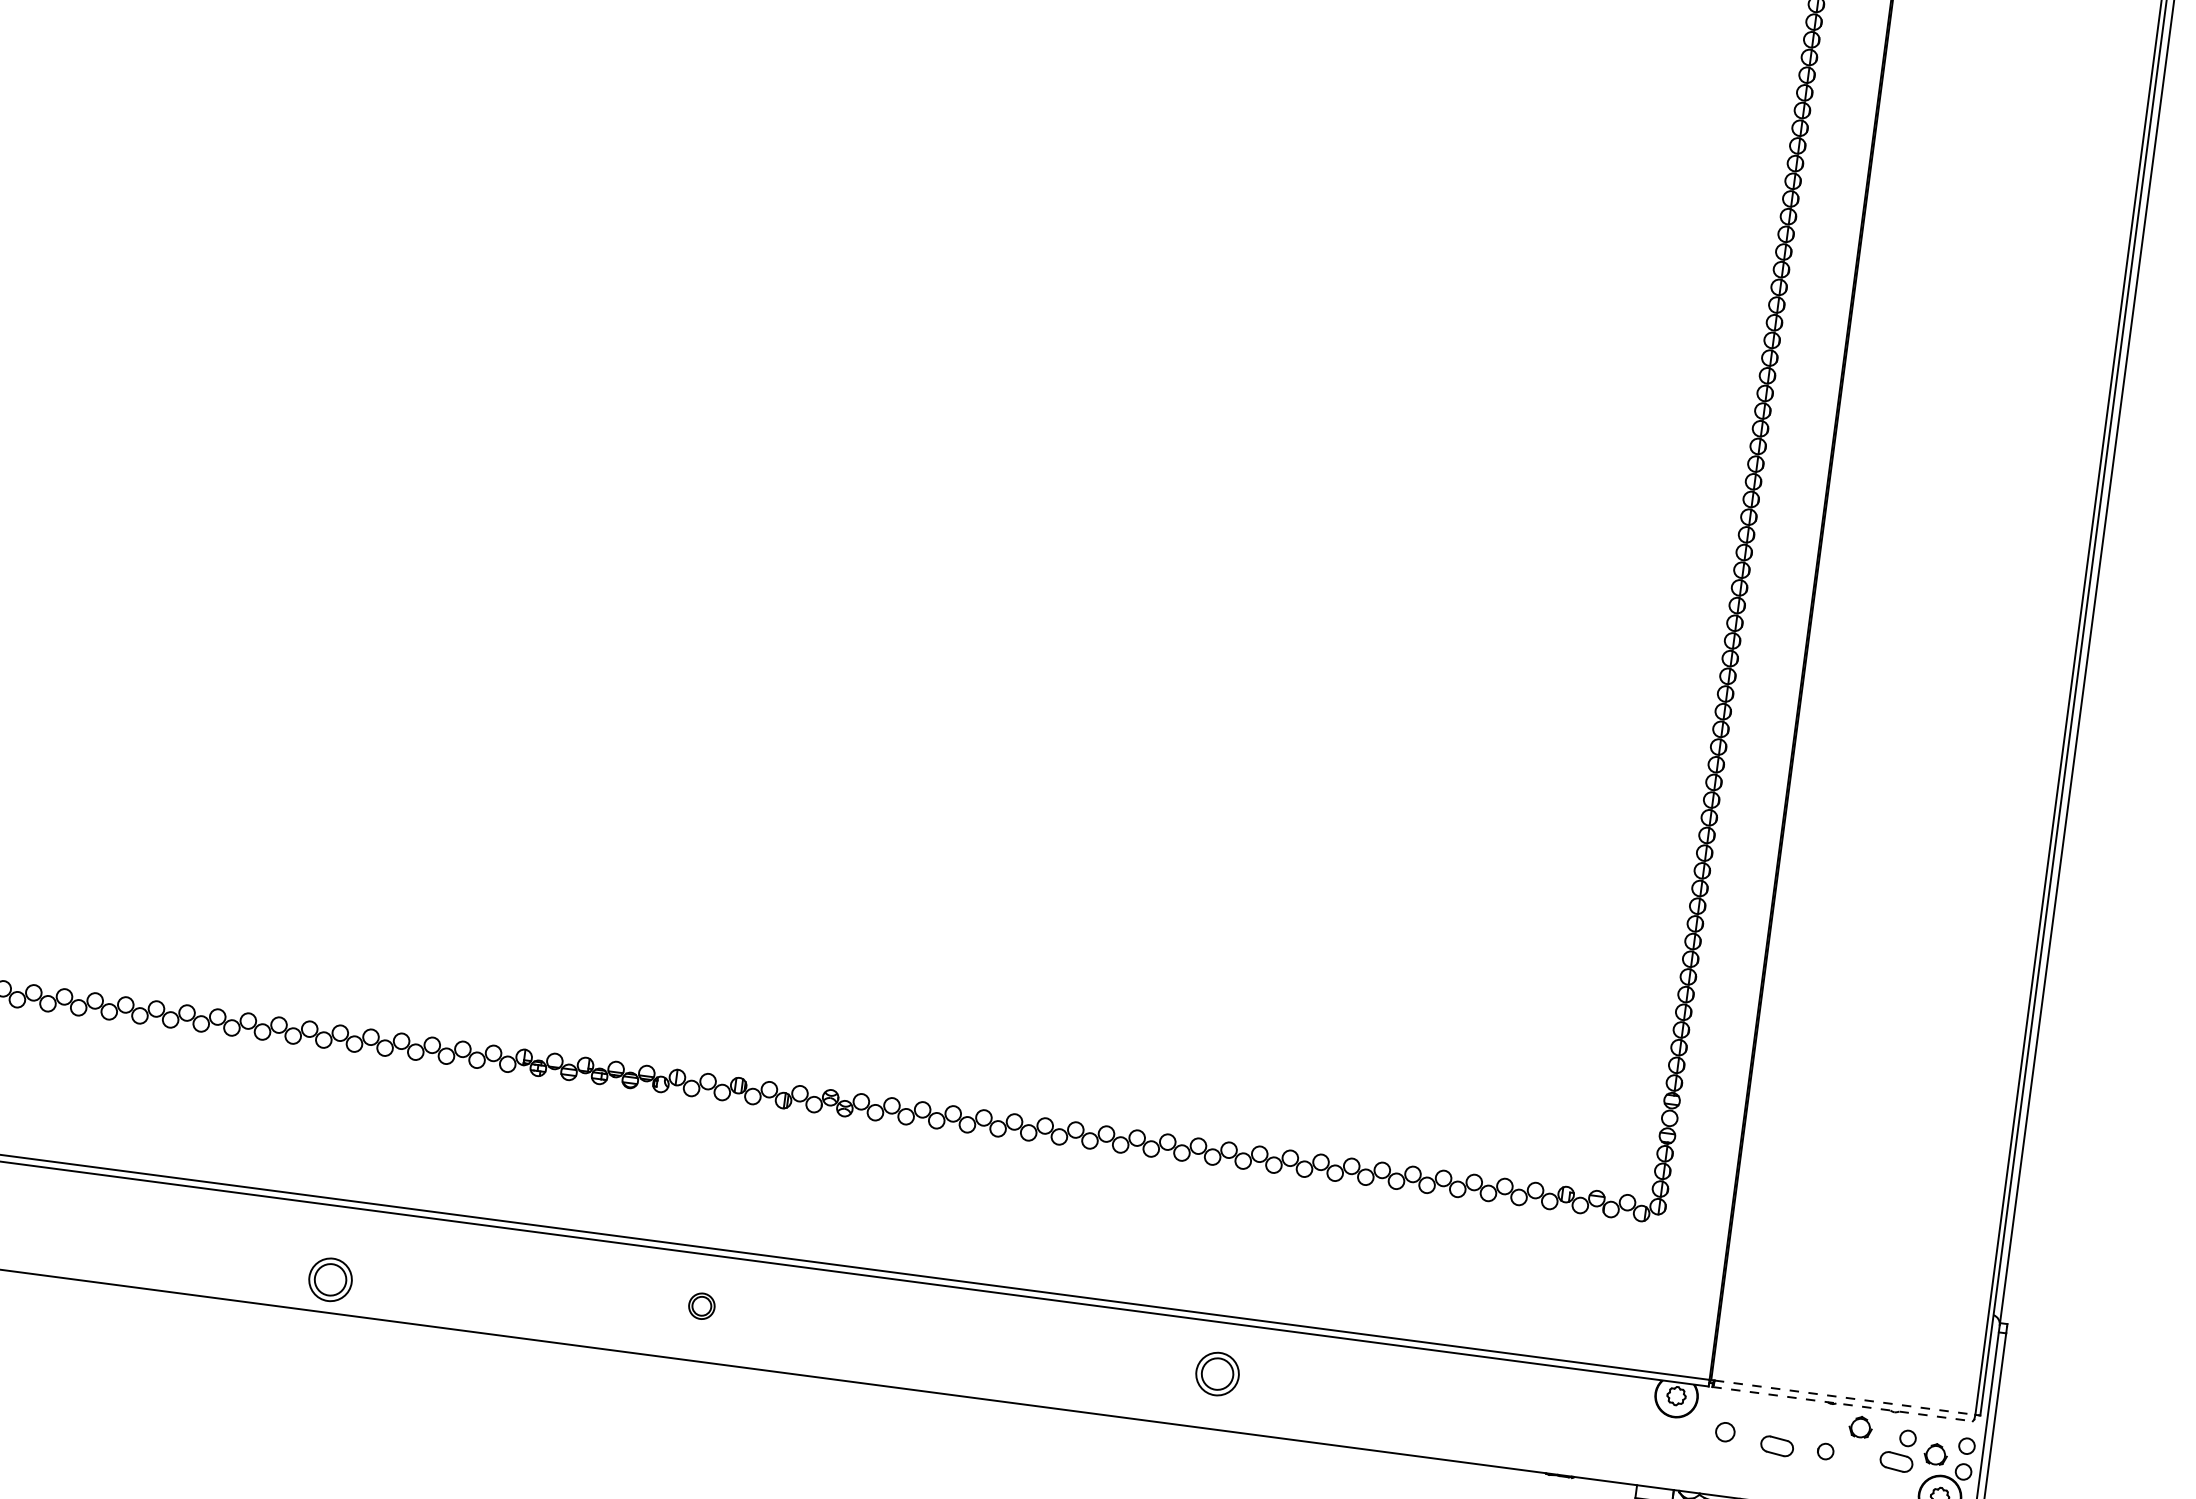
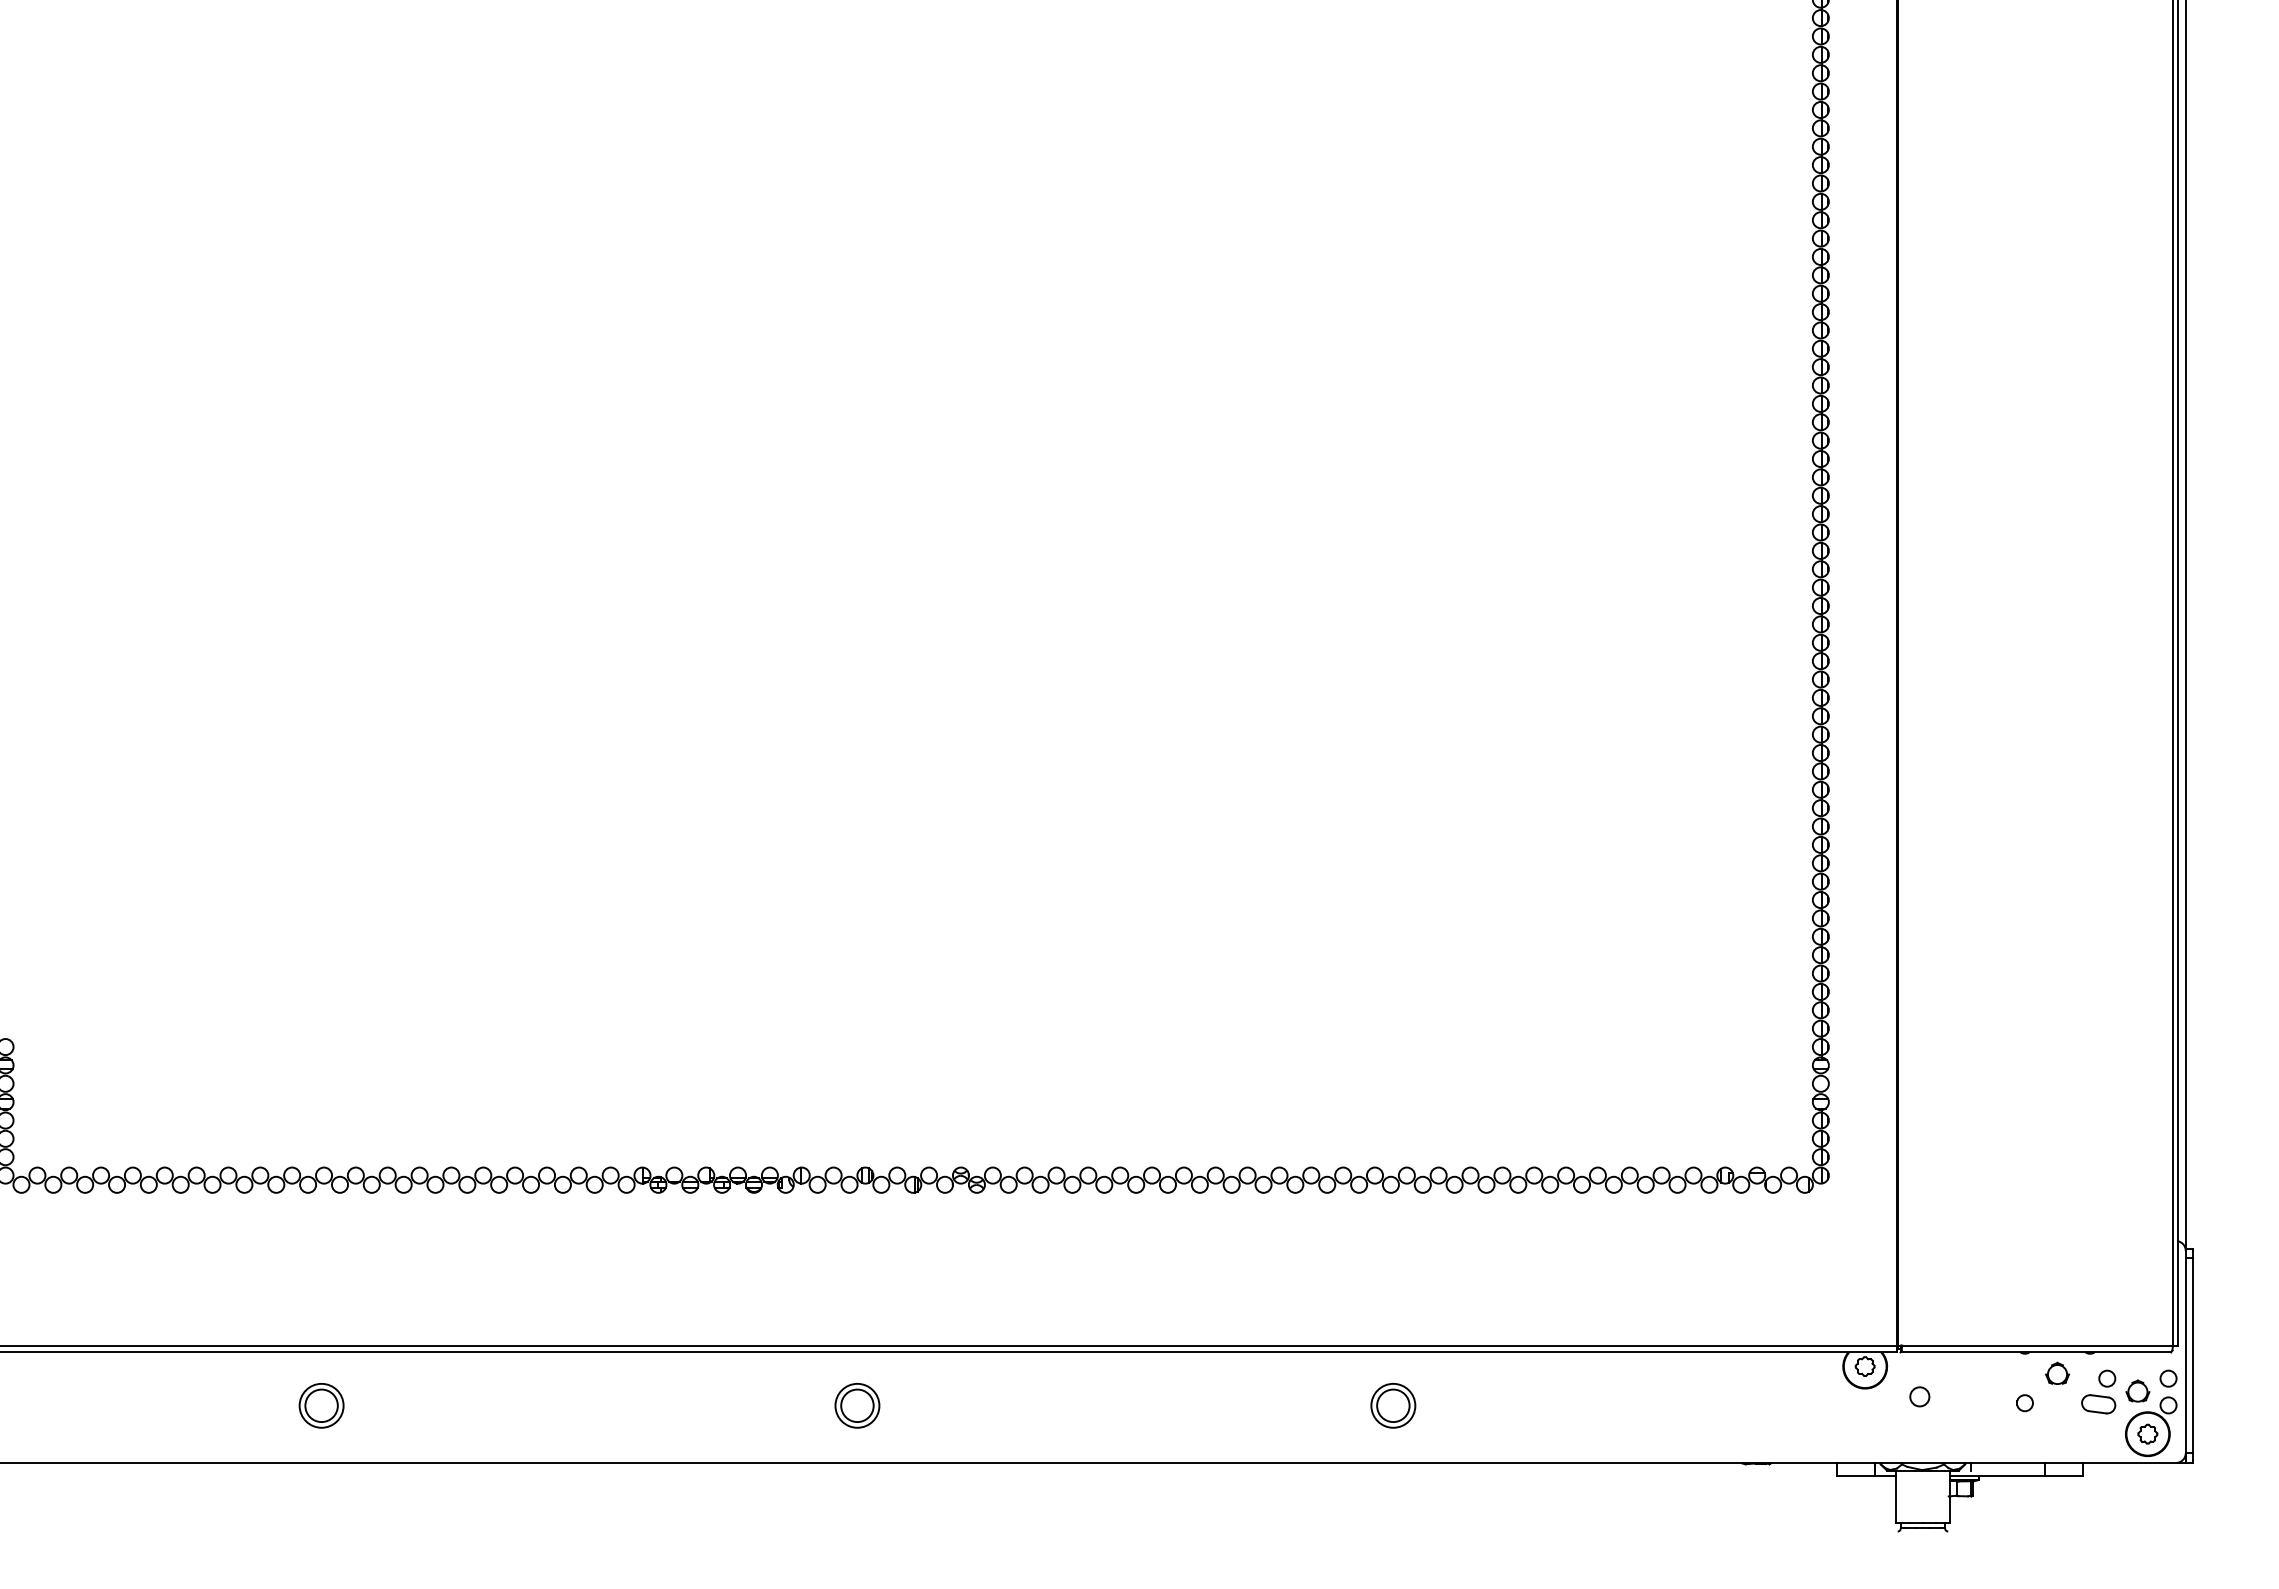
part: (330, 1279) -> (321, 1405), moved
part: (701, 1305) -> (857, 1405), size x1.67
line: (1846, 1397) -> (2038, 1345), dashed -> solid
line: (1843, 1404) -> (2036, 1352), dashed -> solid
part: (1776, 1446) -> (1974, 1404), removed

